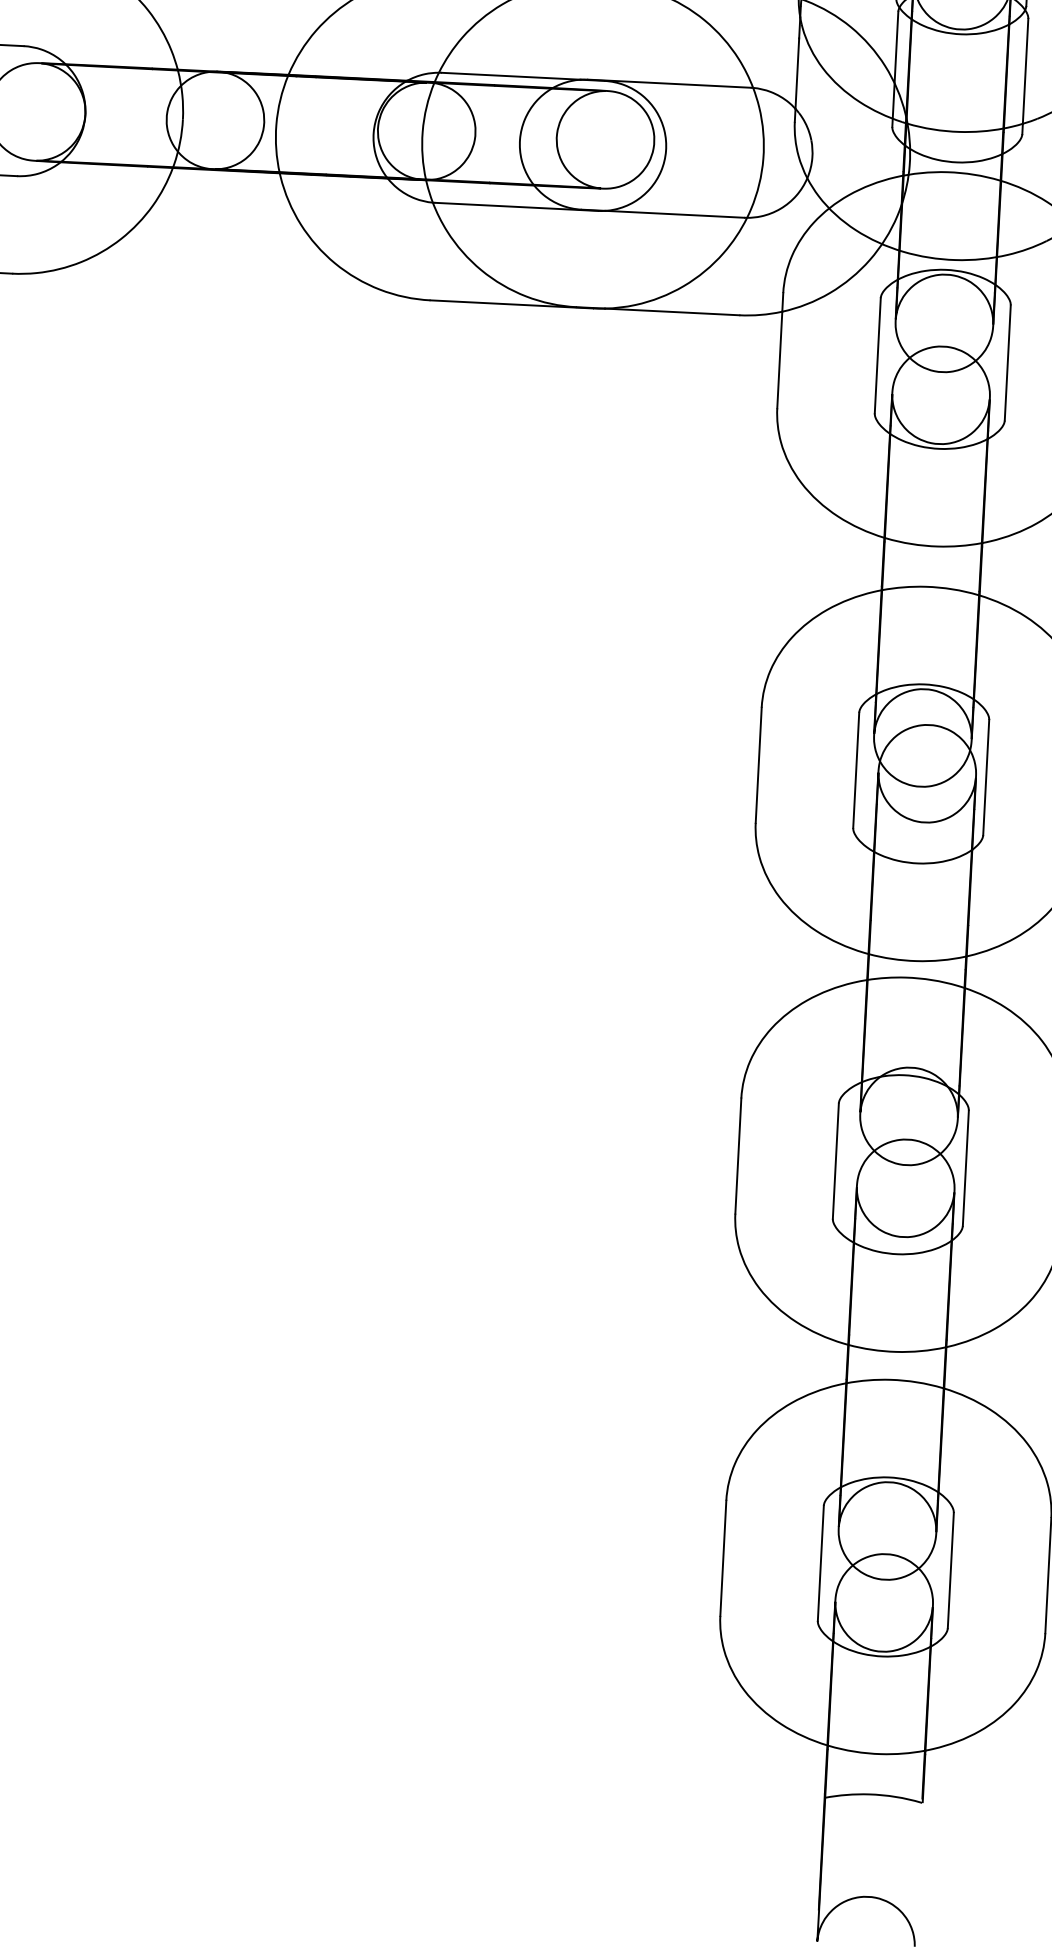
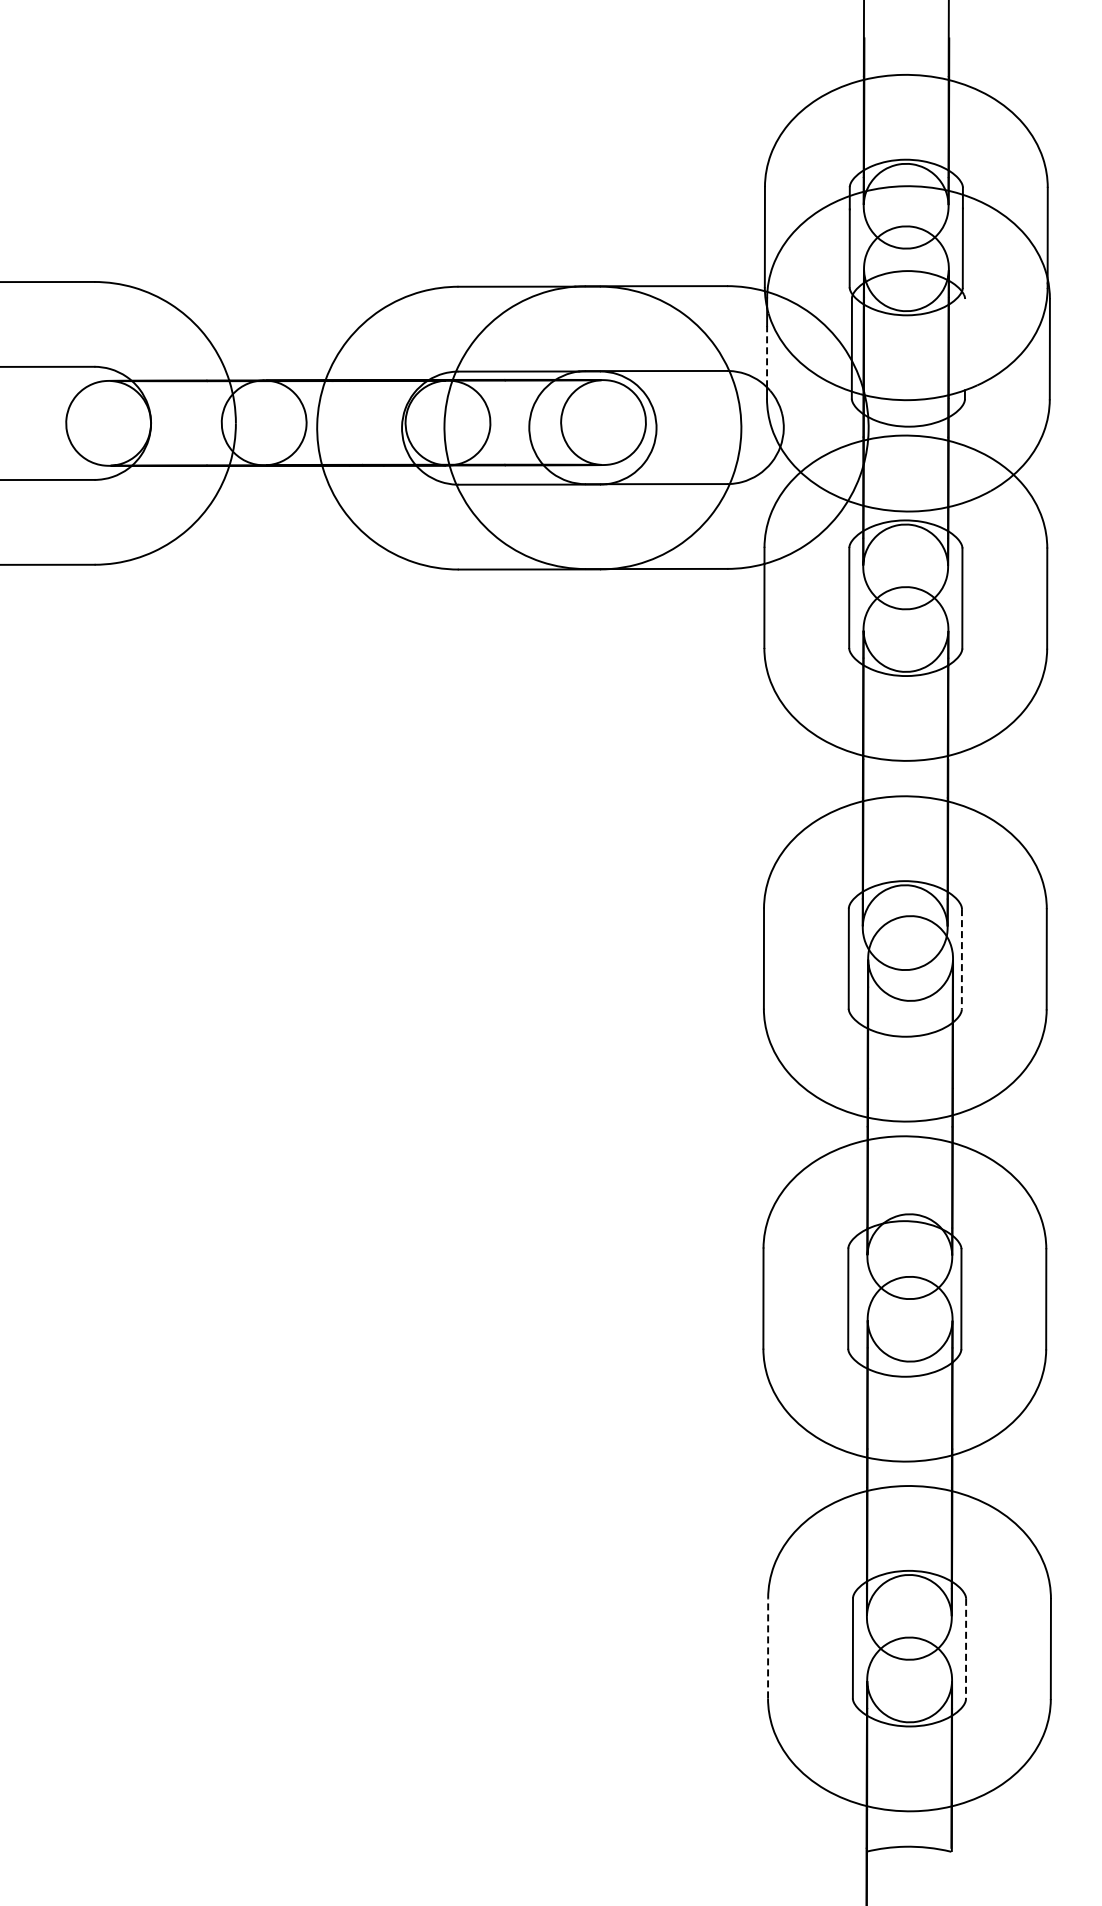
line: (1024, 71) -> (964, 344), removed
line: (797, 73) -> (767, 356), solid -> dashed
line: (985, 777) -> (961, 959), solid -> dashed
line: (723, 1557) -> (768, 1647), solid -> dashed
line: (951, 1571) -> (966, 1649), solid -> dashed

